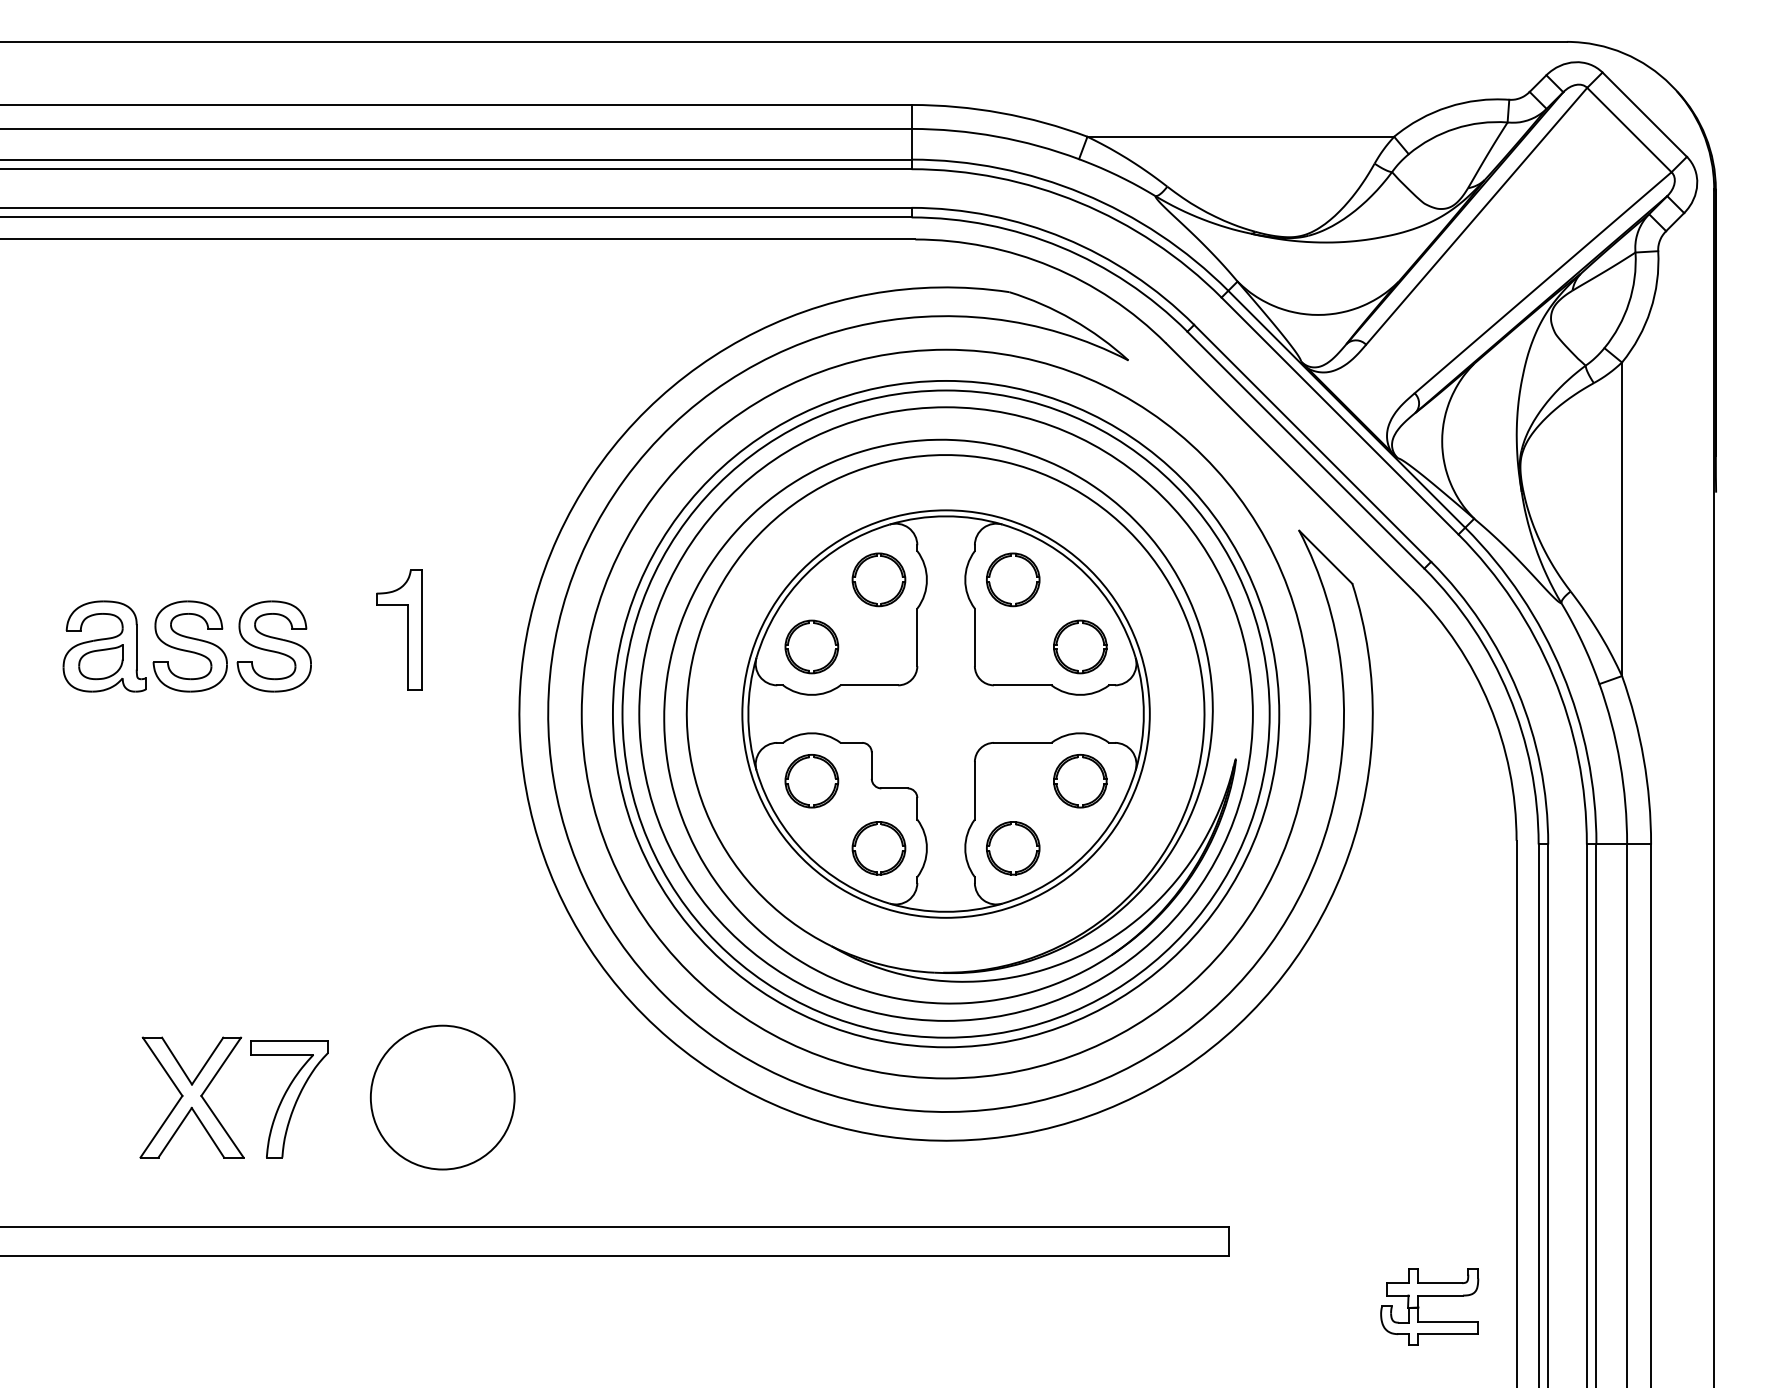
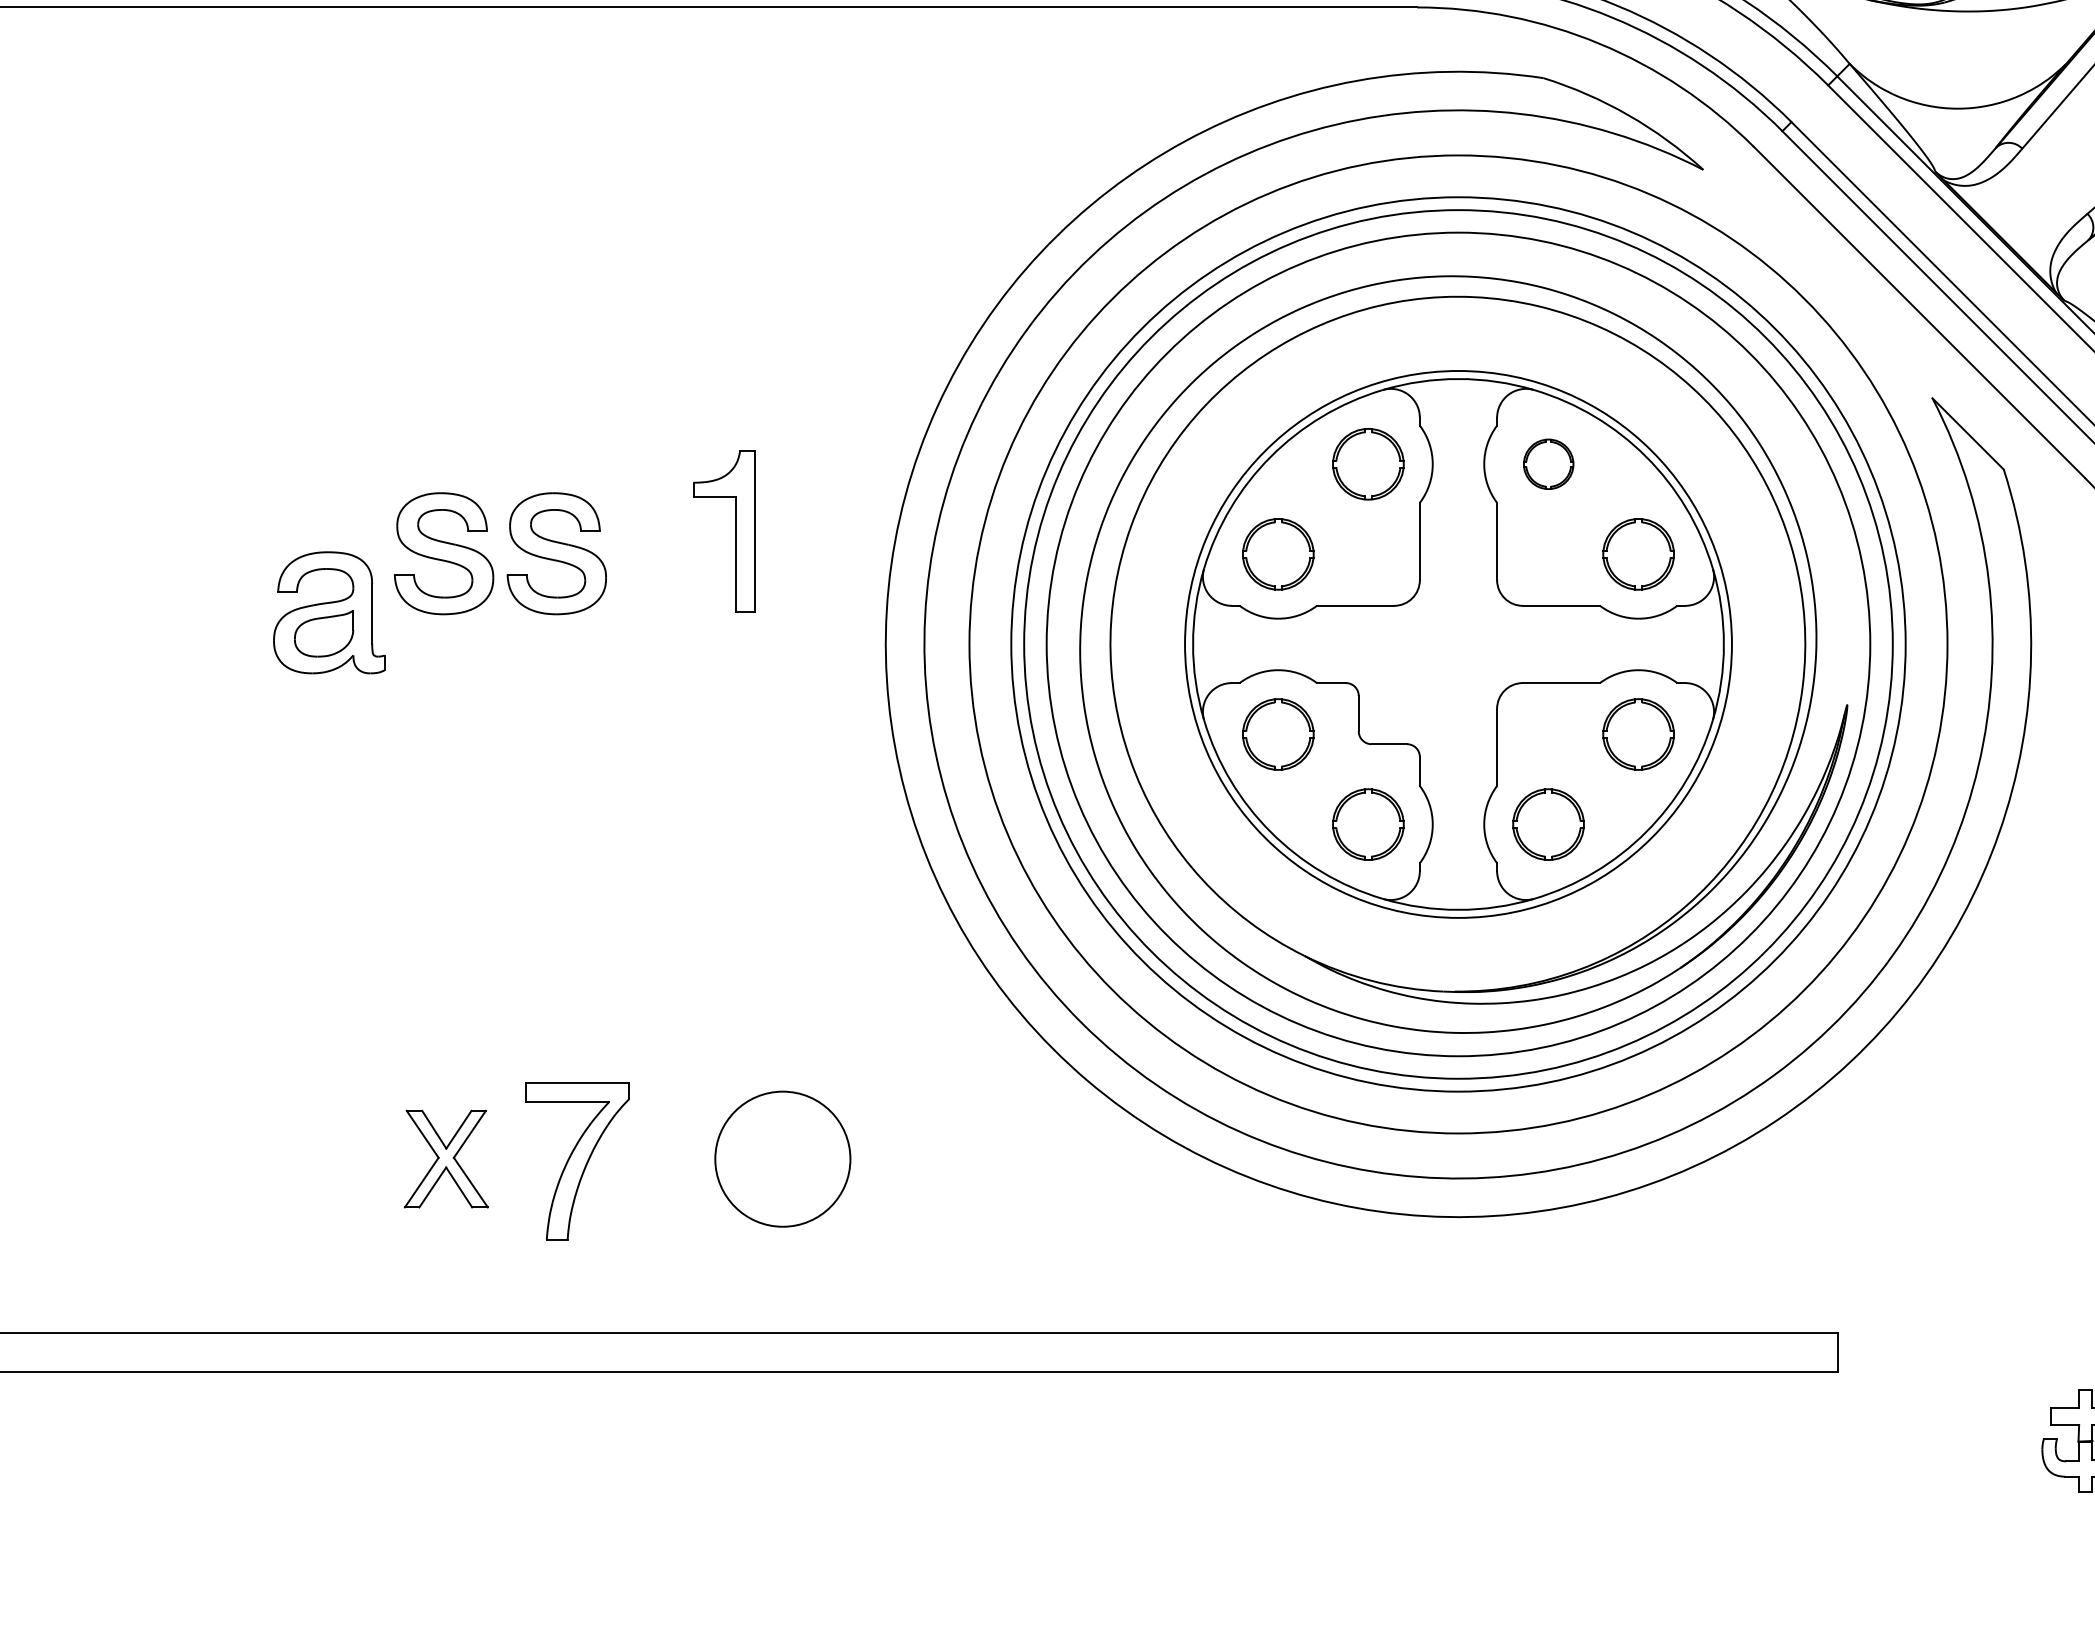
part: (1013, 579) -> (1548, 463), size x0.7
part: (104, 646) -> (328, 612), moved
part: (191, 1097) -> (445, 1159), size x0.6
circle: (442, 1097) -> (782, 1159), size x0.7

